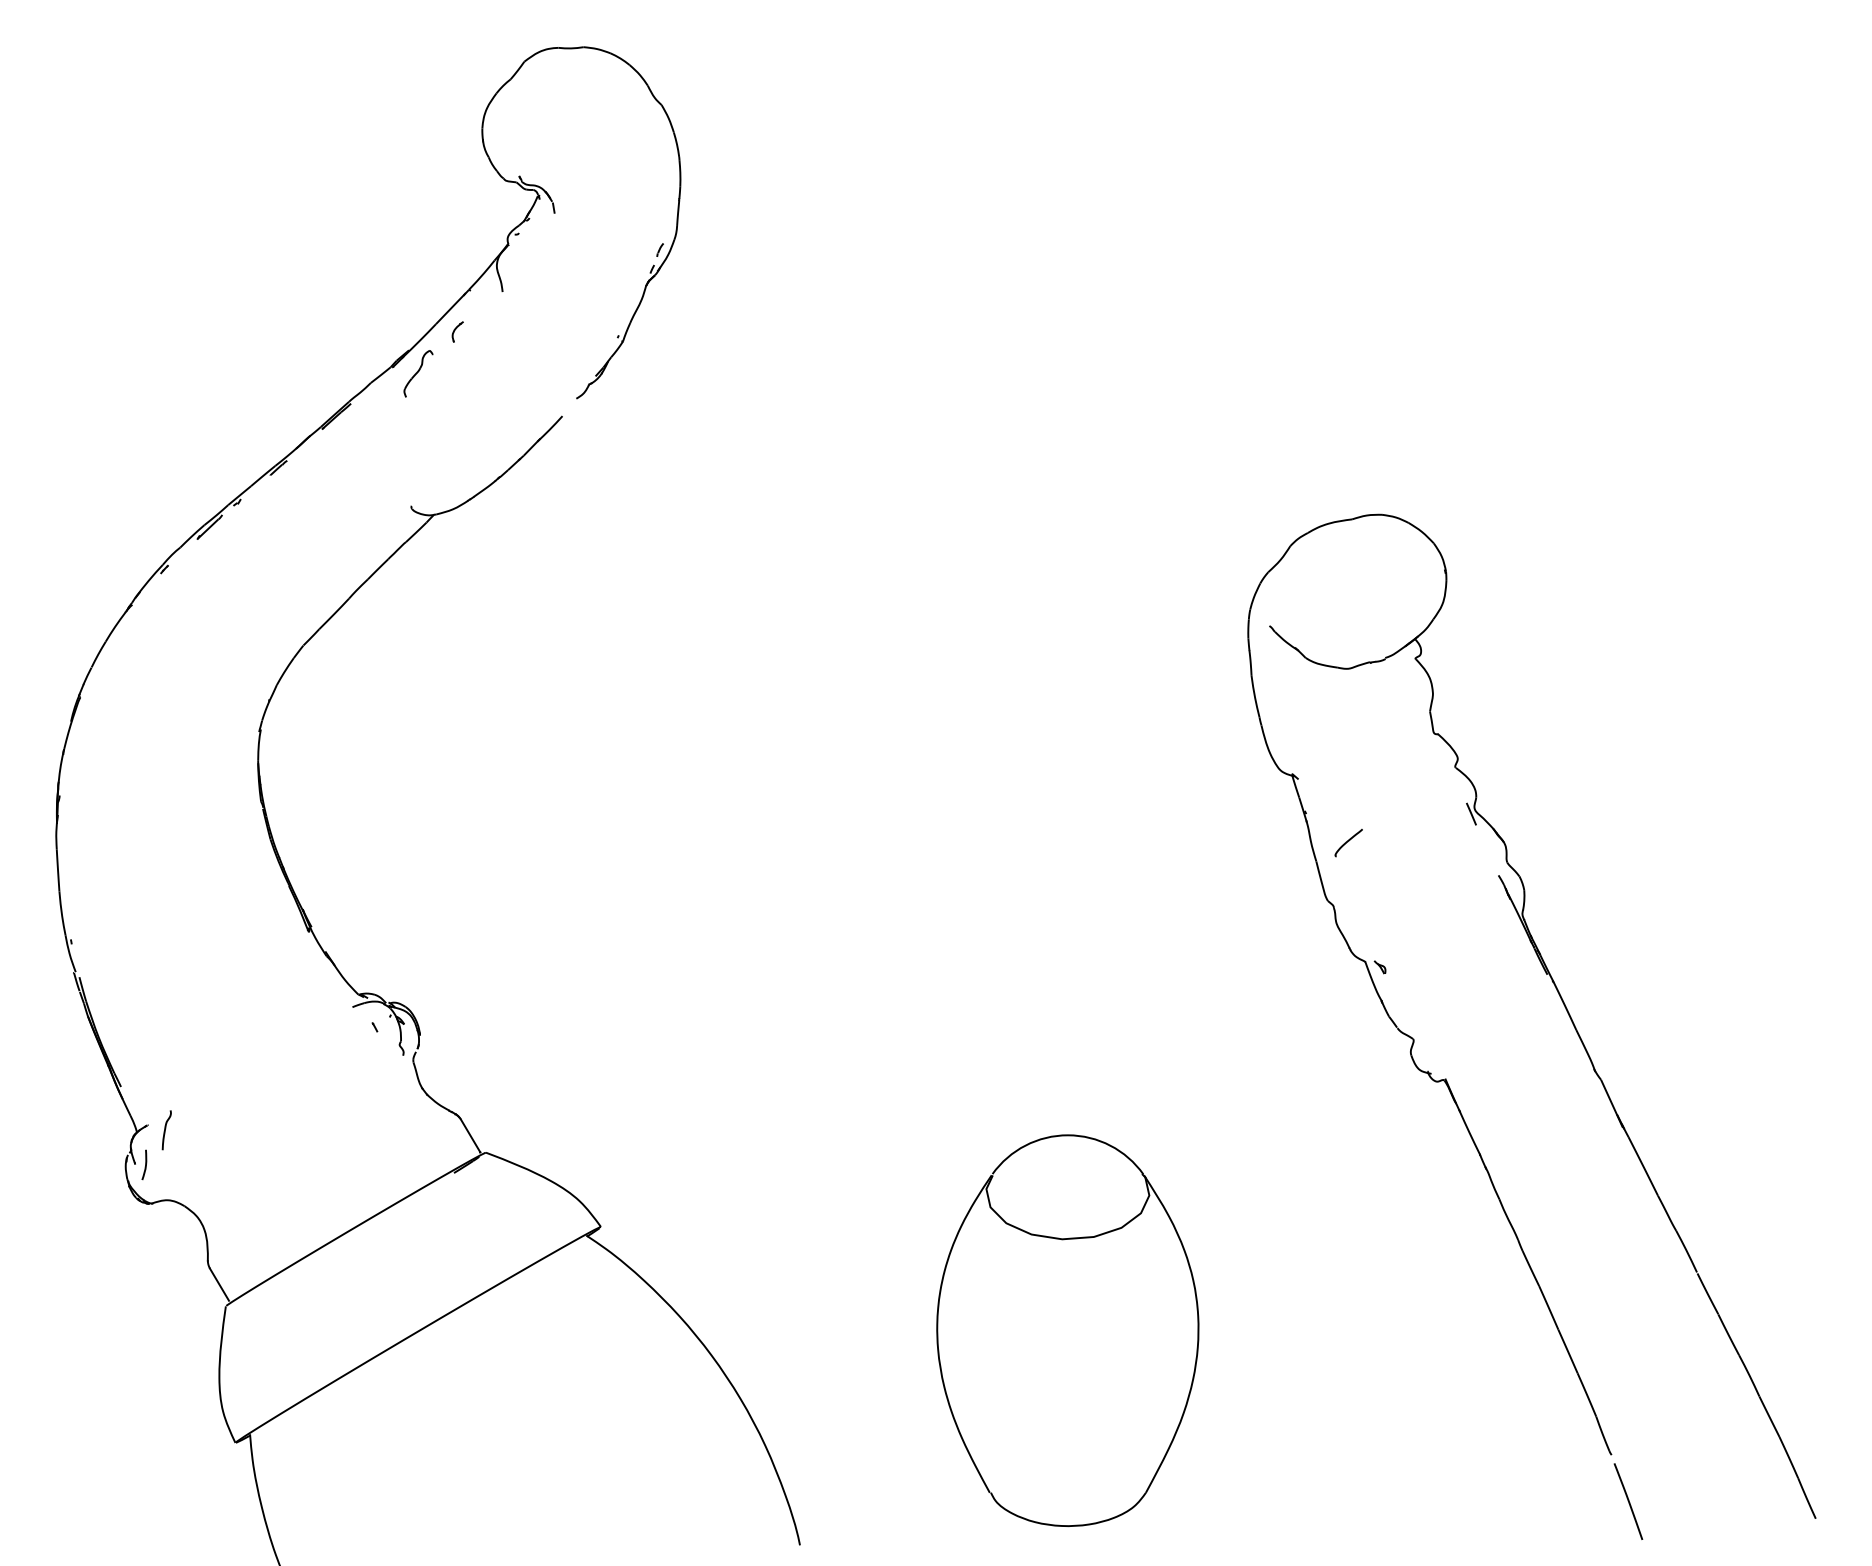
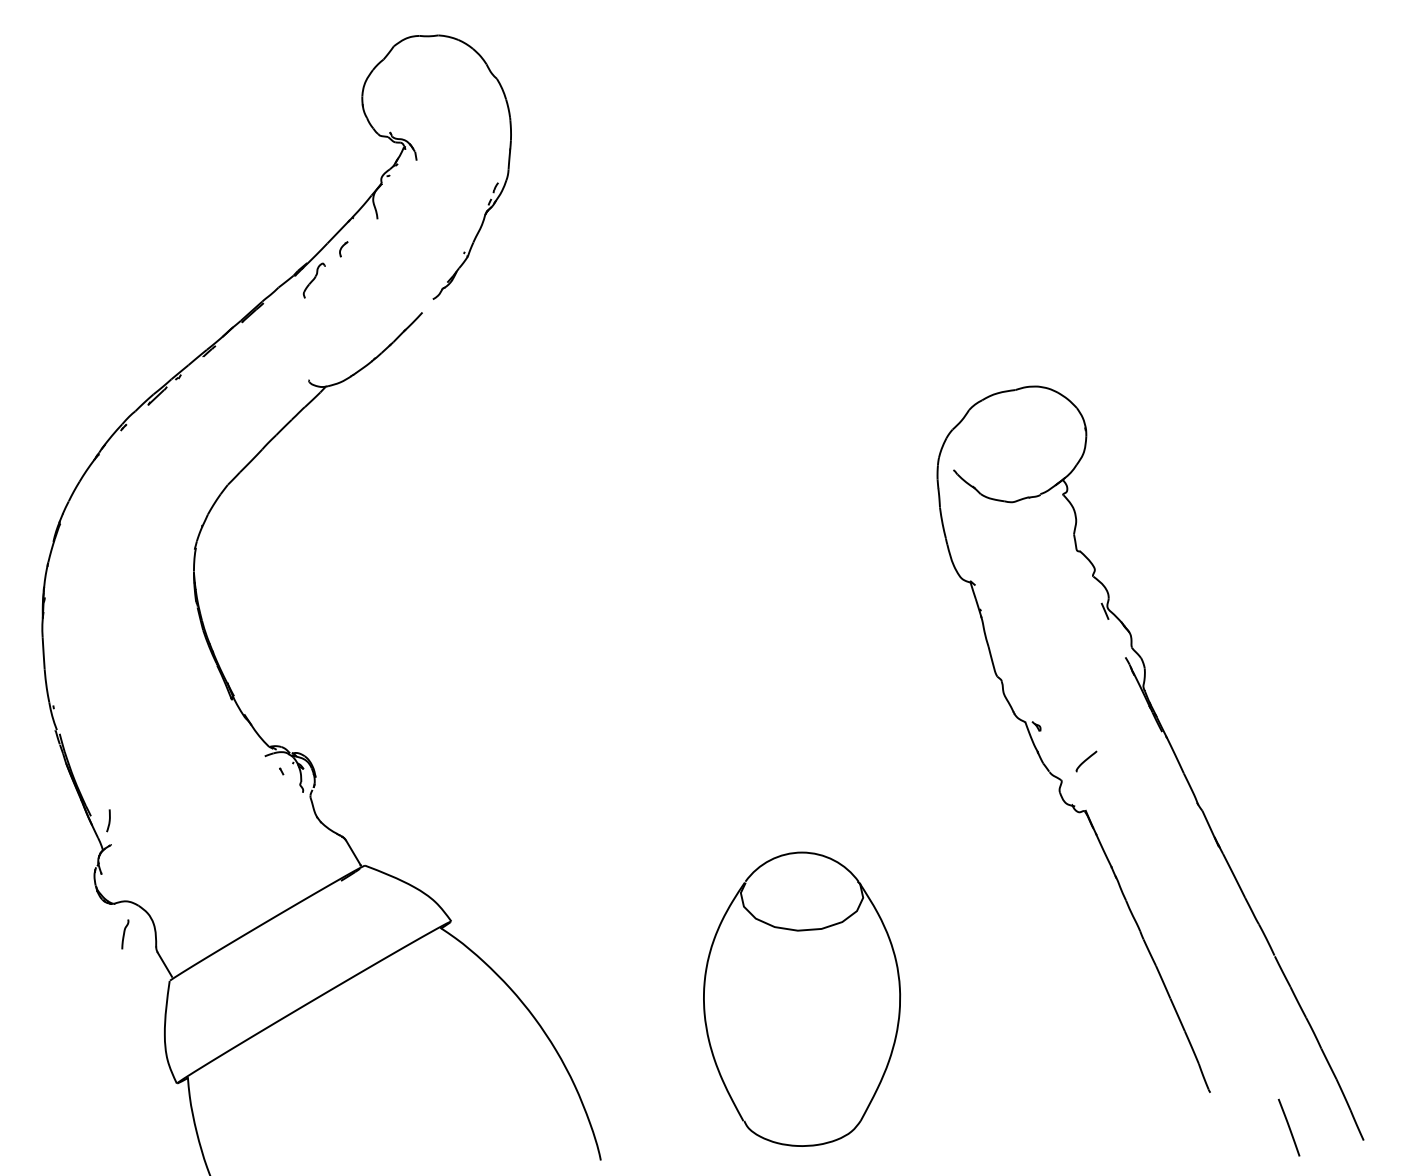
curve: (1347, 842) -> (1085, 761), moved
curve: (165, 1130) -> (124, 934), moved
curve: (145, 1164) -> (109, 820), moved
line: (1628, 1501) -> (1289, 1127), moved

